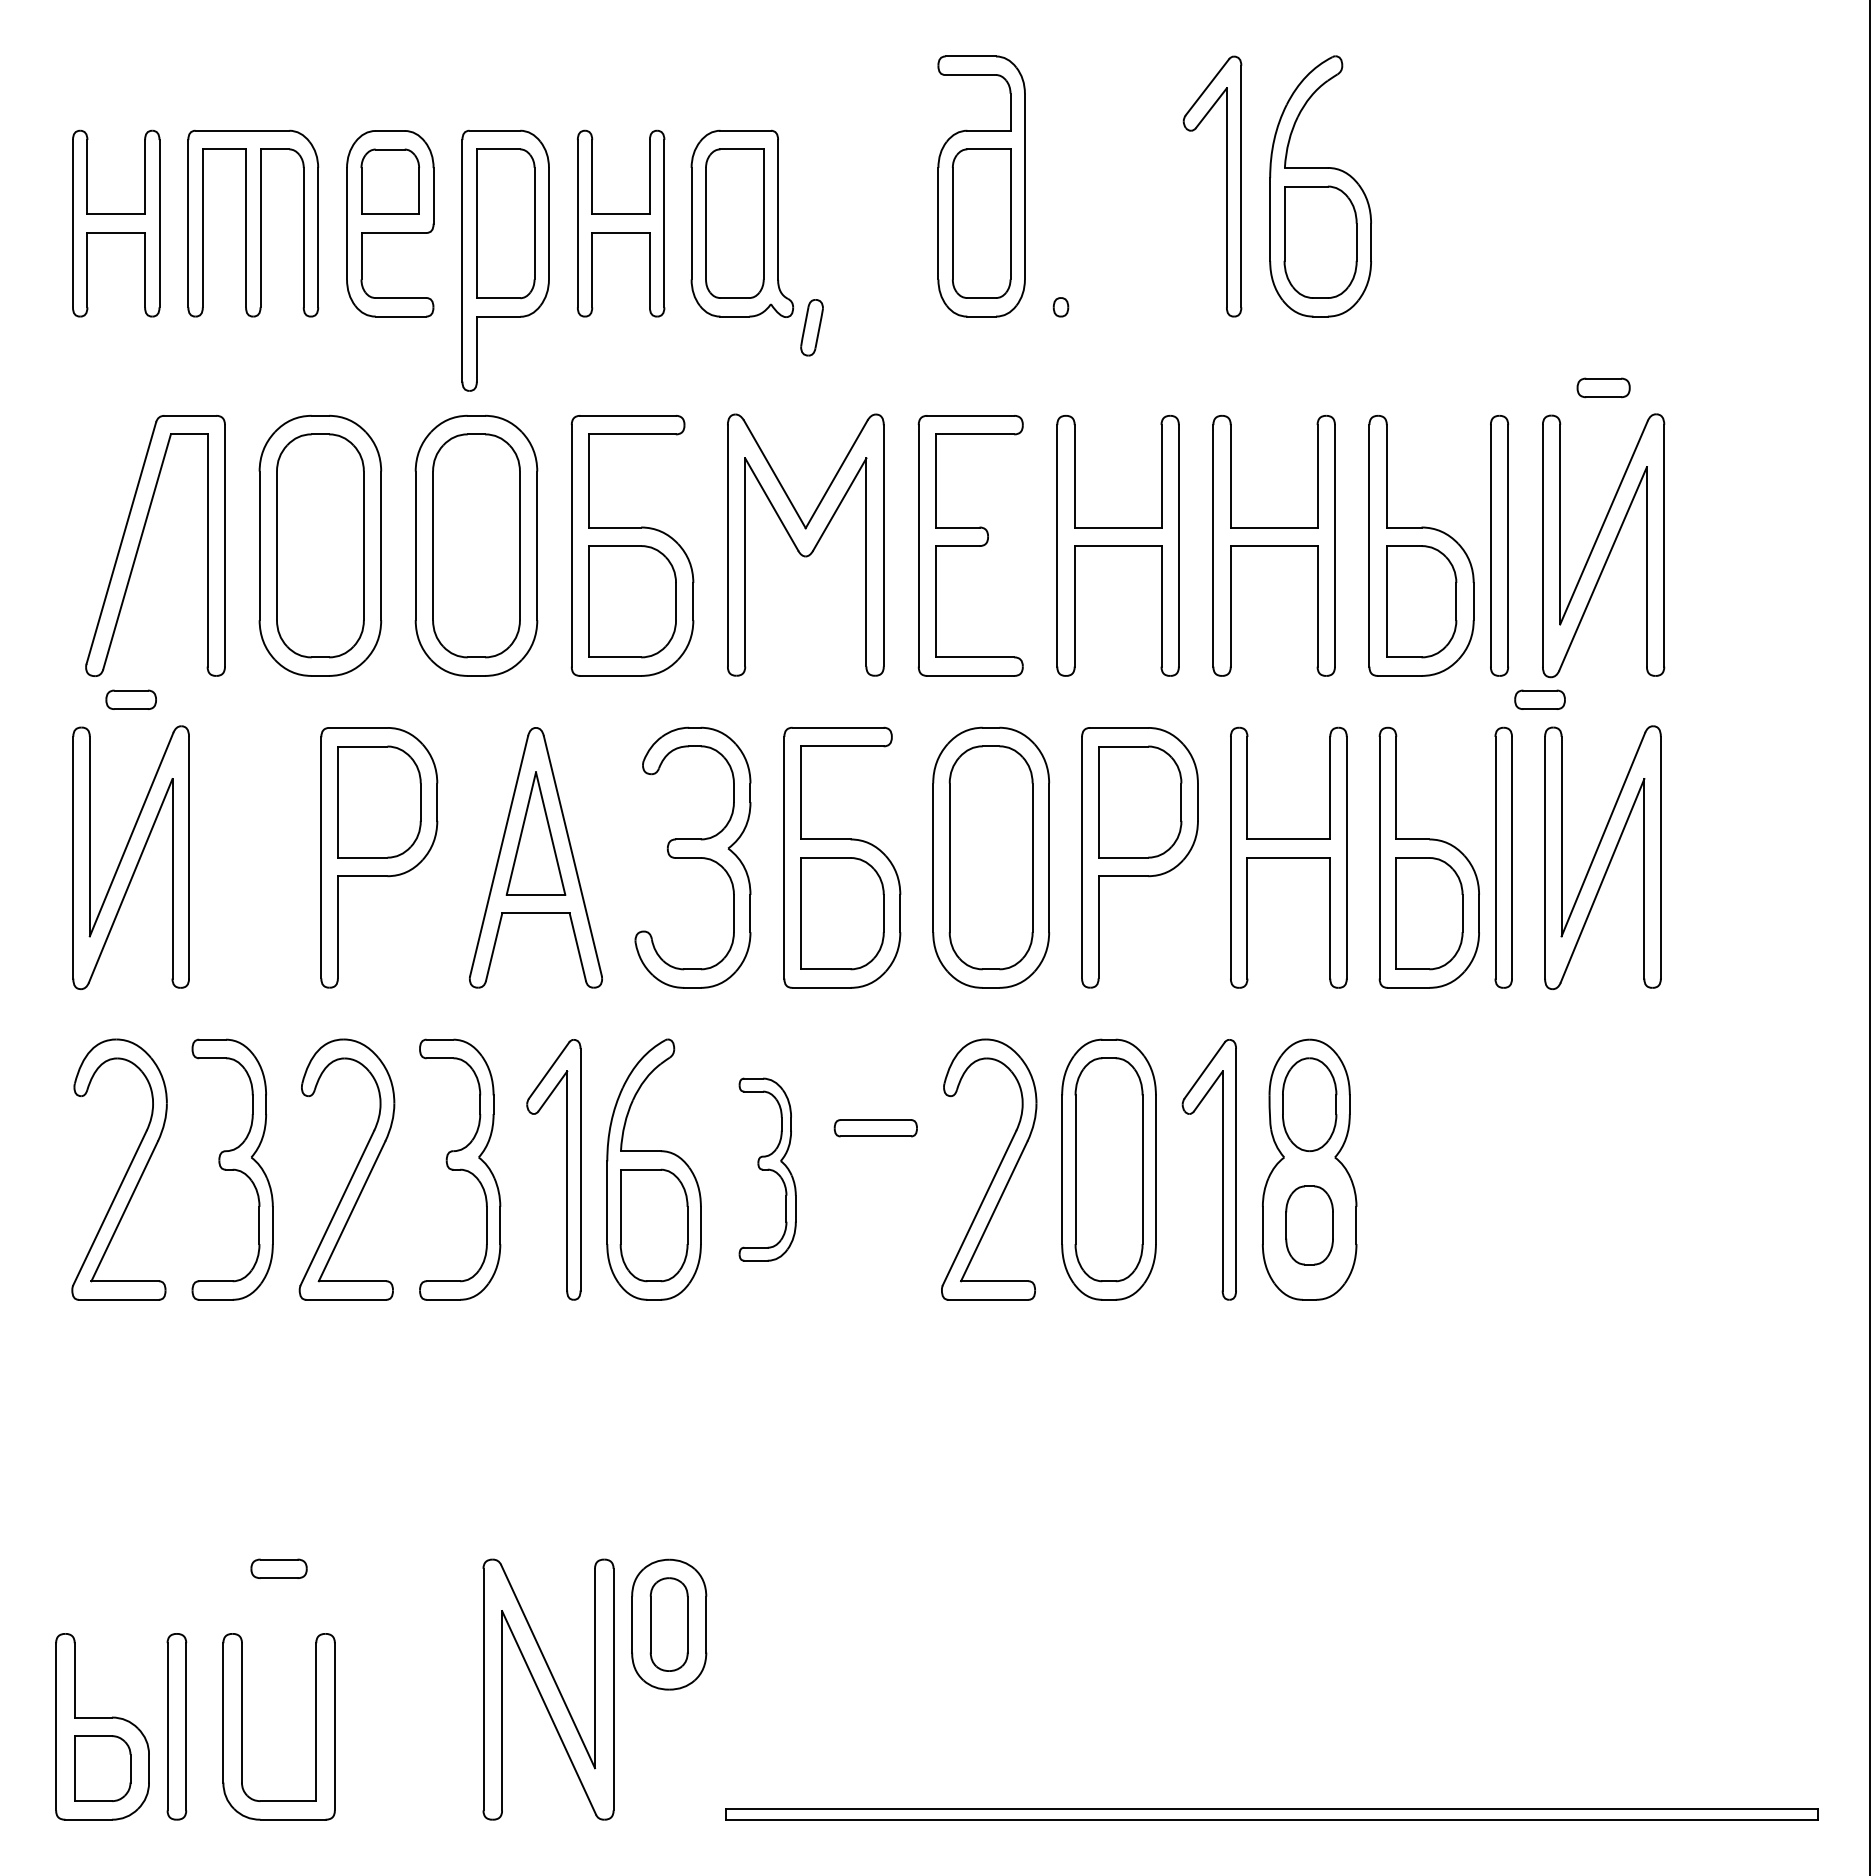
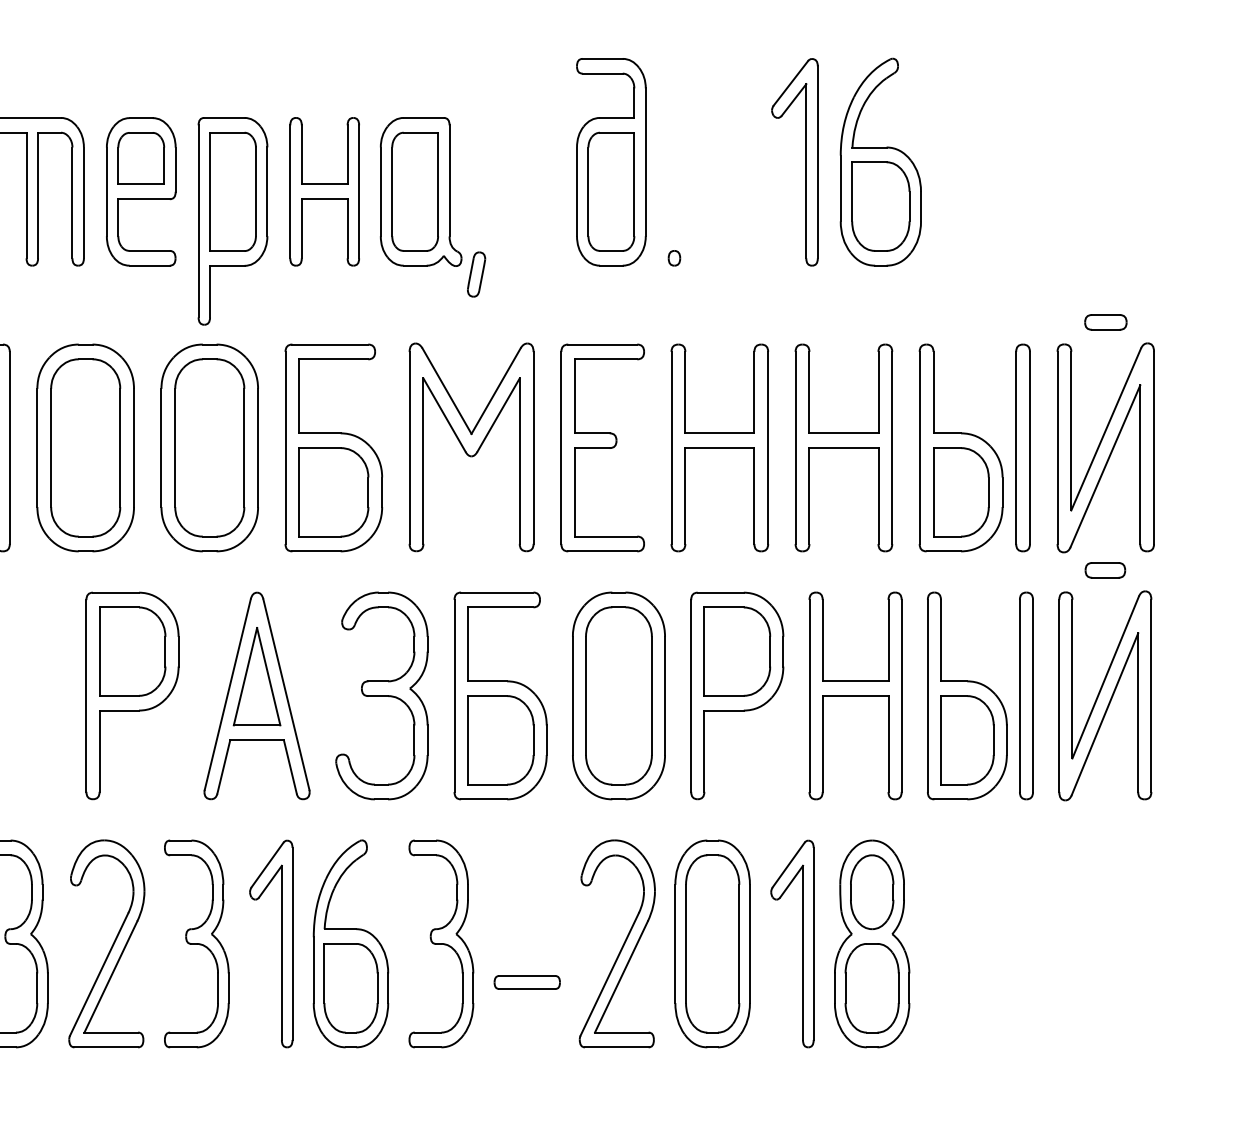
part: (1539, 699) -> (1104, 570), moved
part: (875, 1128) -> (526, 982), moved
part: (767, 1169) -> (441, 943), size x1.43
part: (1309, 1225) -> (872, 988), size x1.43

